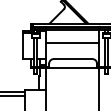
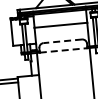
line: (72, 59) -> (62, 41), solid -> dashed
line: (73, 68) -> (64, 50), solid -> dashed

